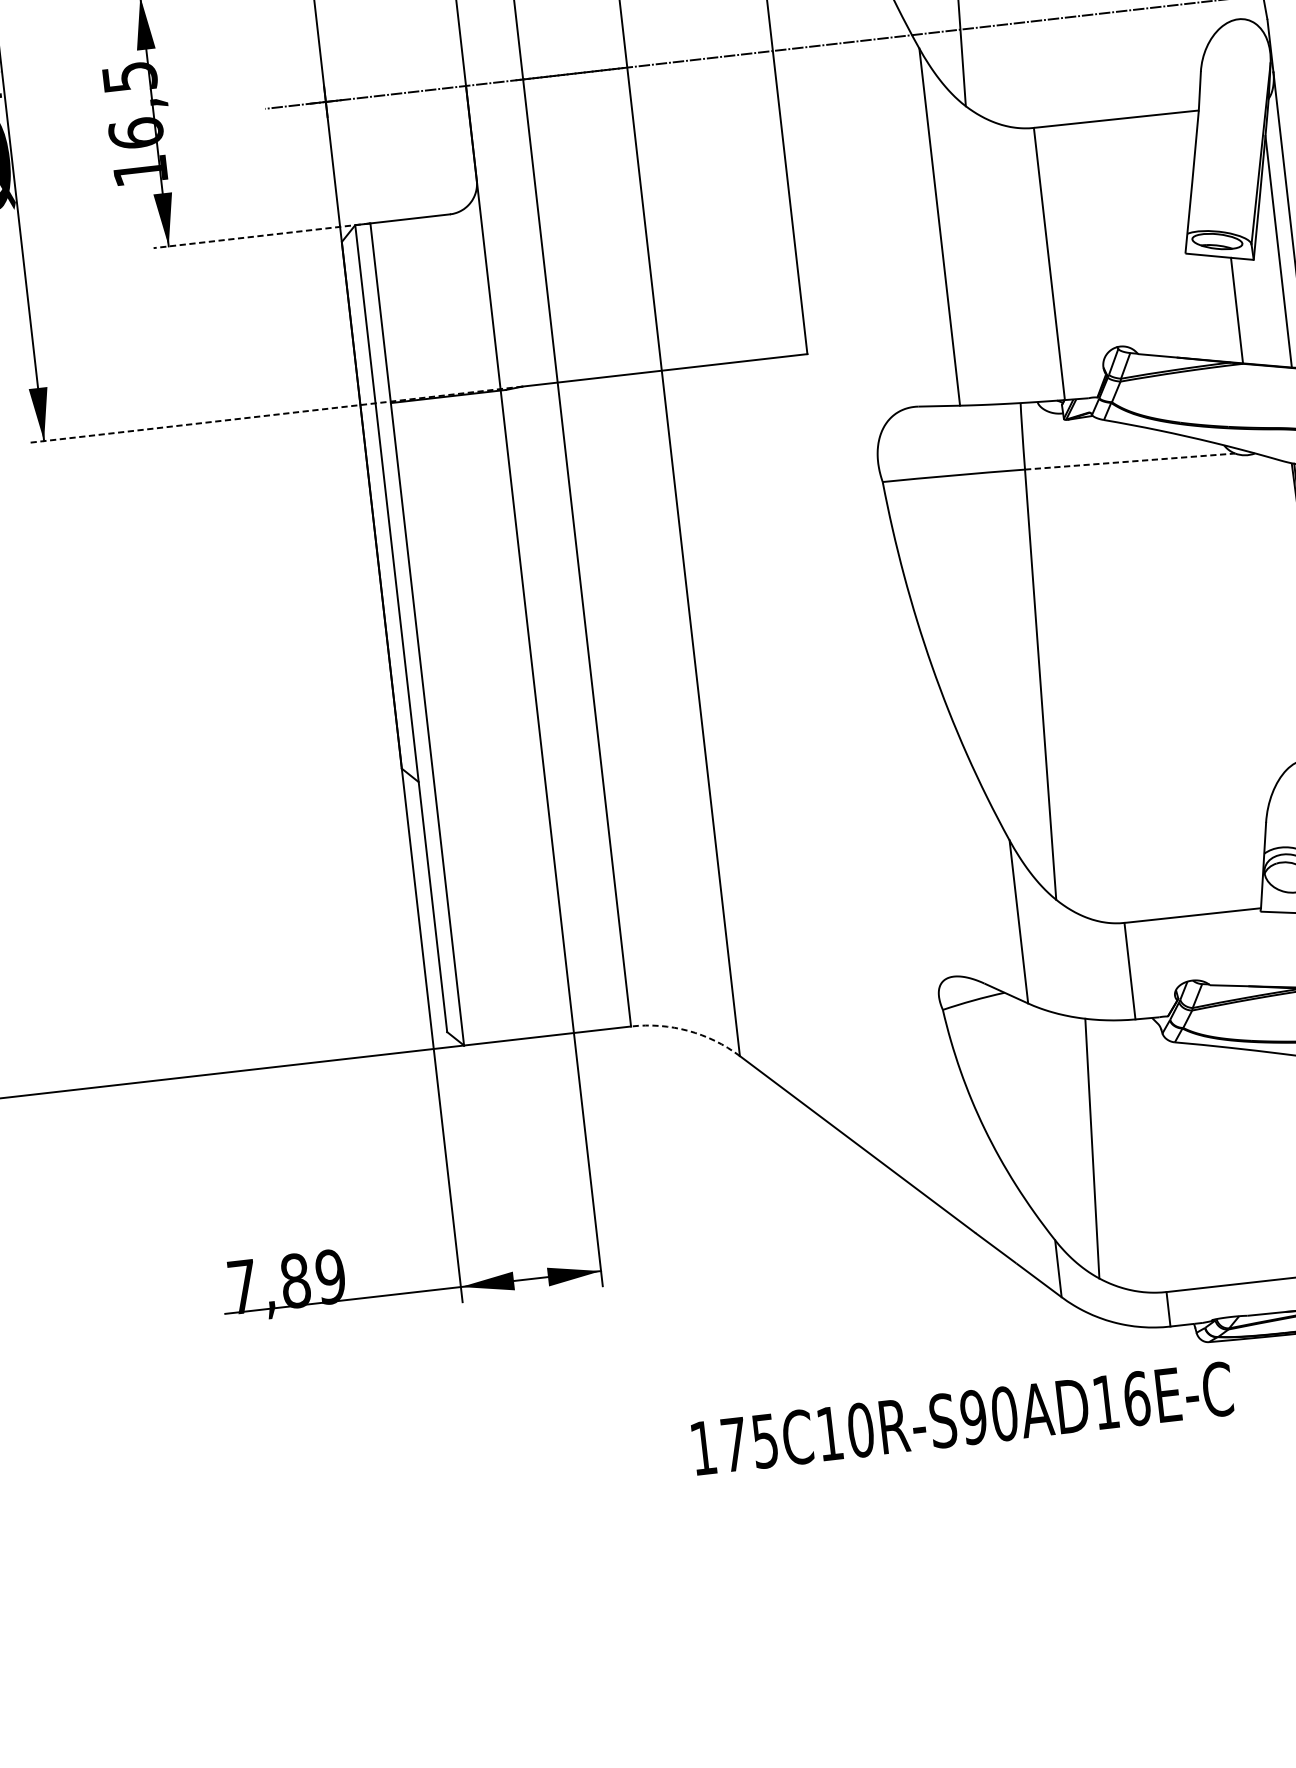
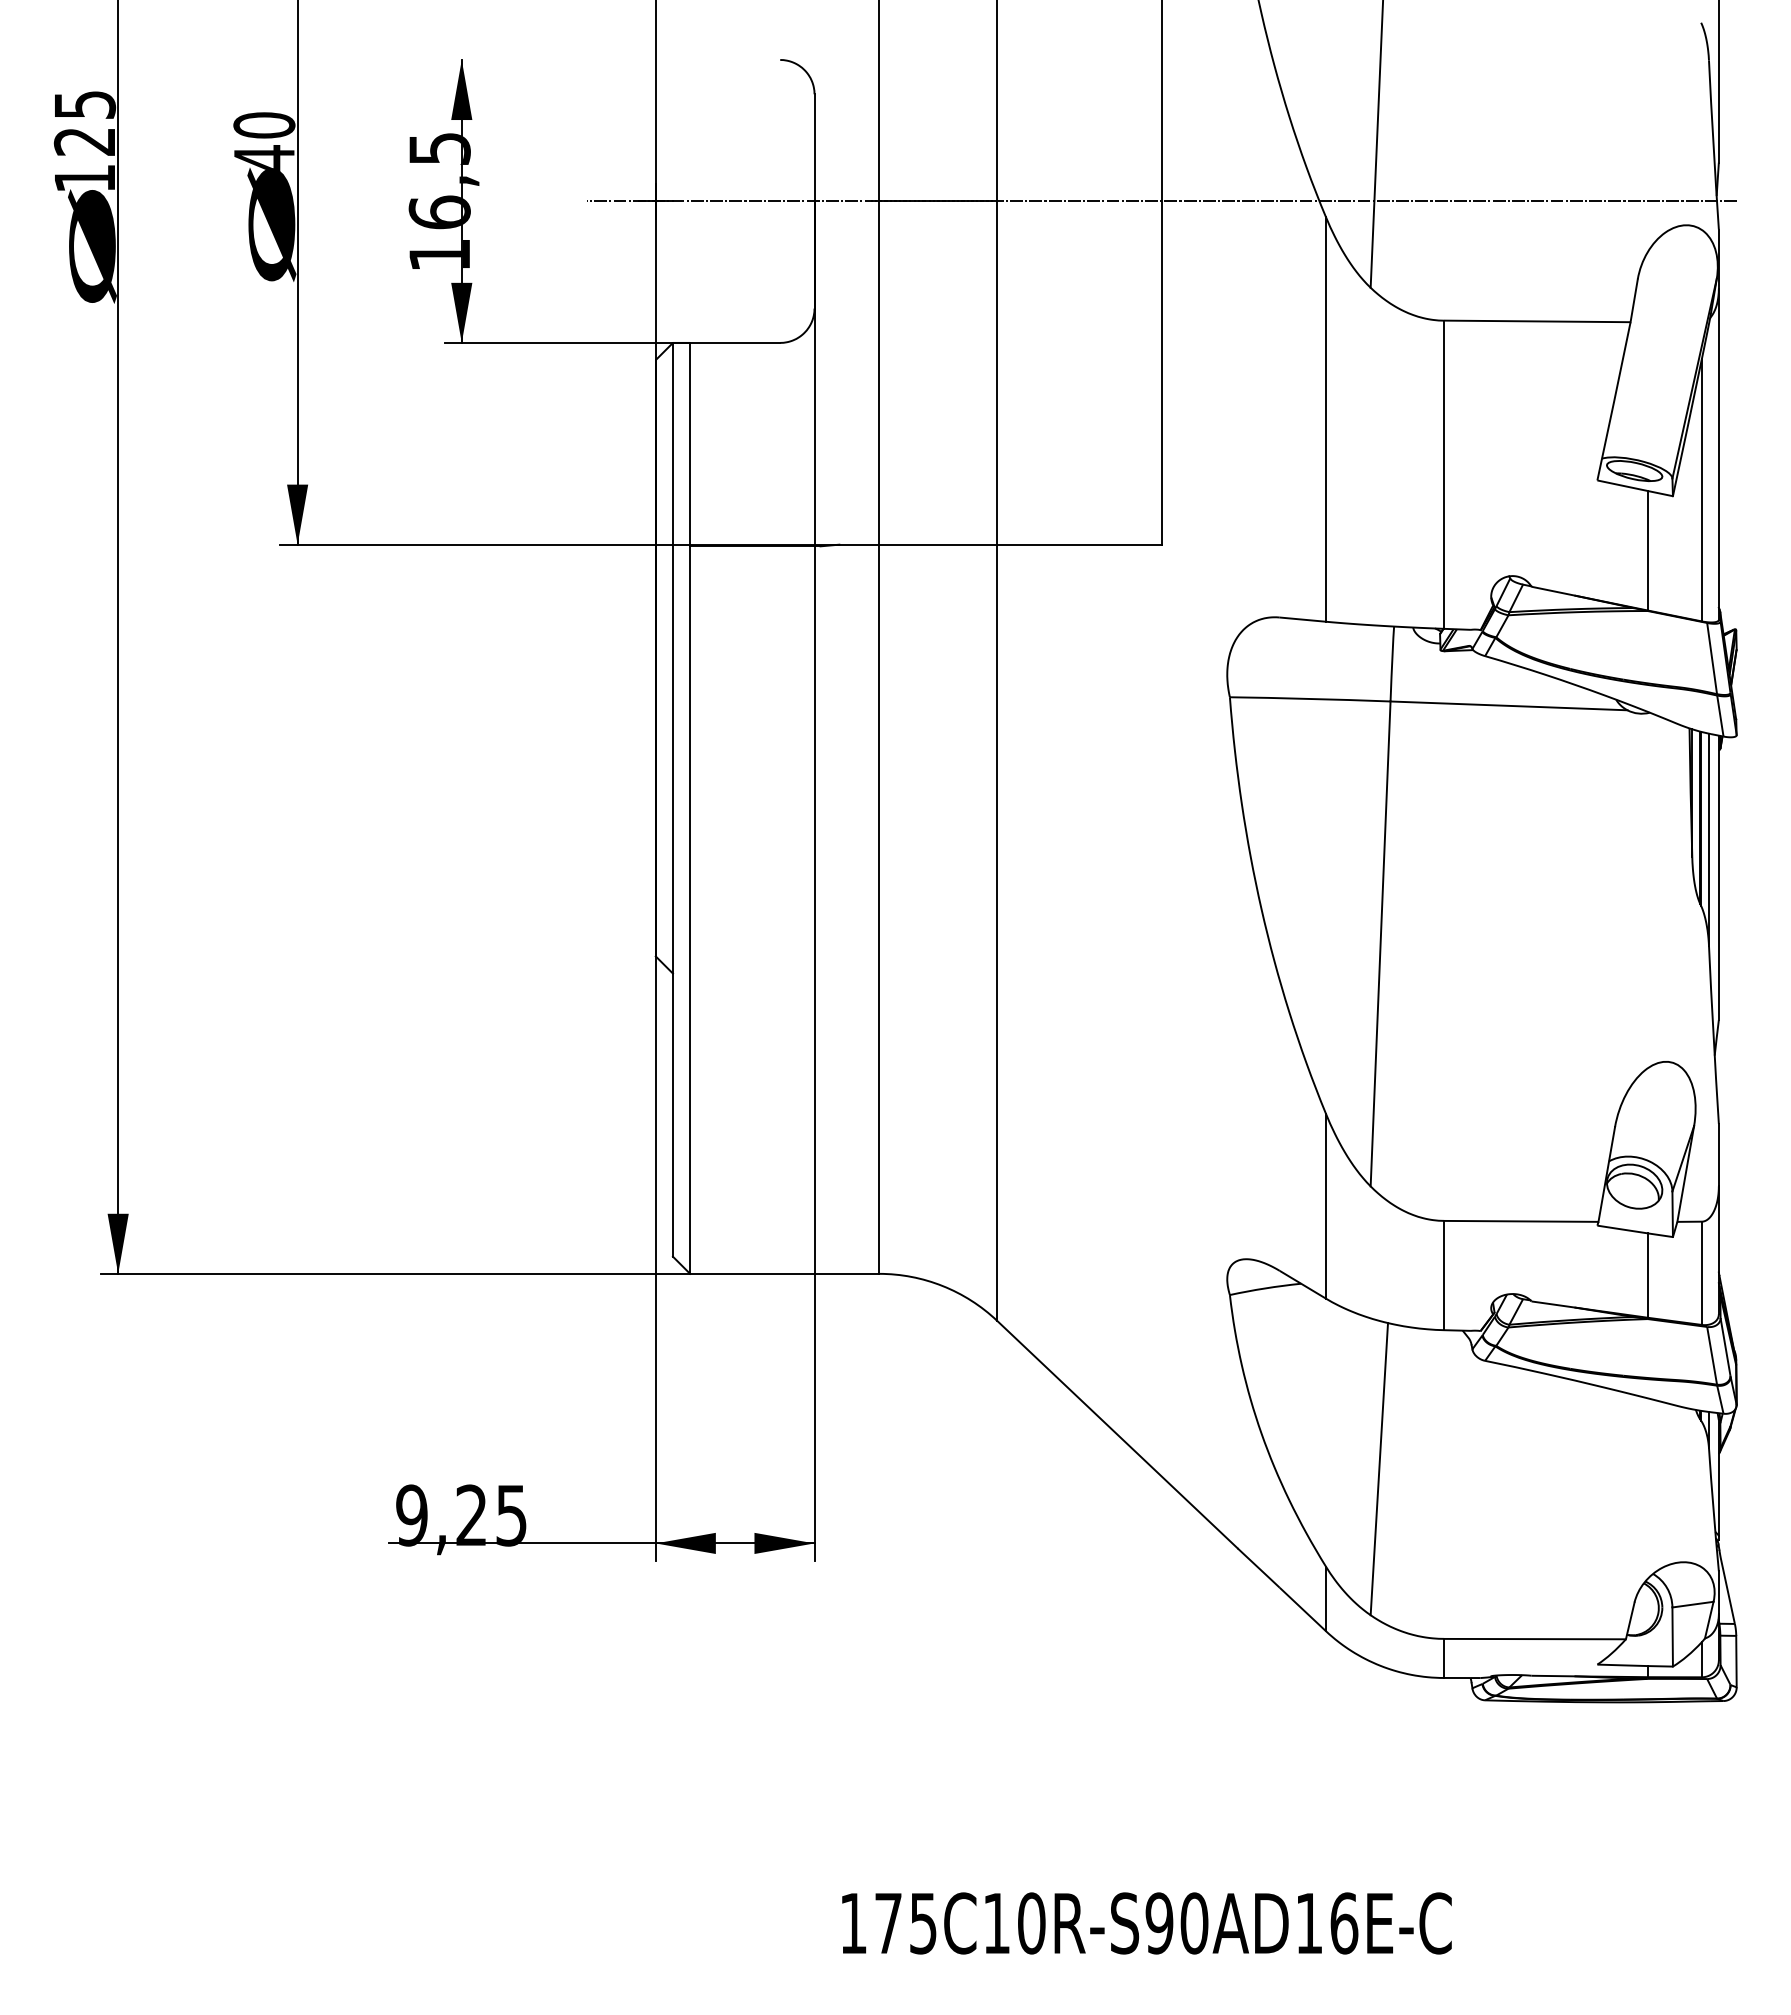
line: (262, 235) -> (567, 342), dashed -> solid
line: (275, 414) -> (559, 544), dashed -> solid
line: (1130, 461) -> (1509, 705), dashed -> solid
arc: (688, 1031) -> (942, 1286), dashed -> solid
text: (286, 1281) -> (461, 1515), 7,89 -> 9,25
text: (962, 1418) -> (1146, 1923), moved

